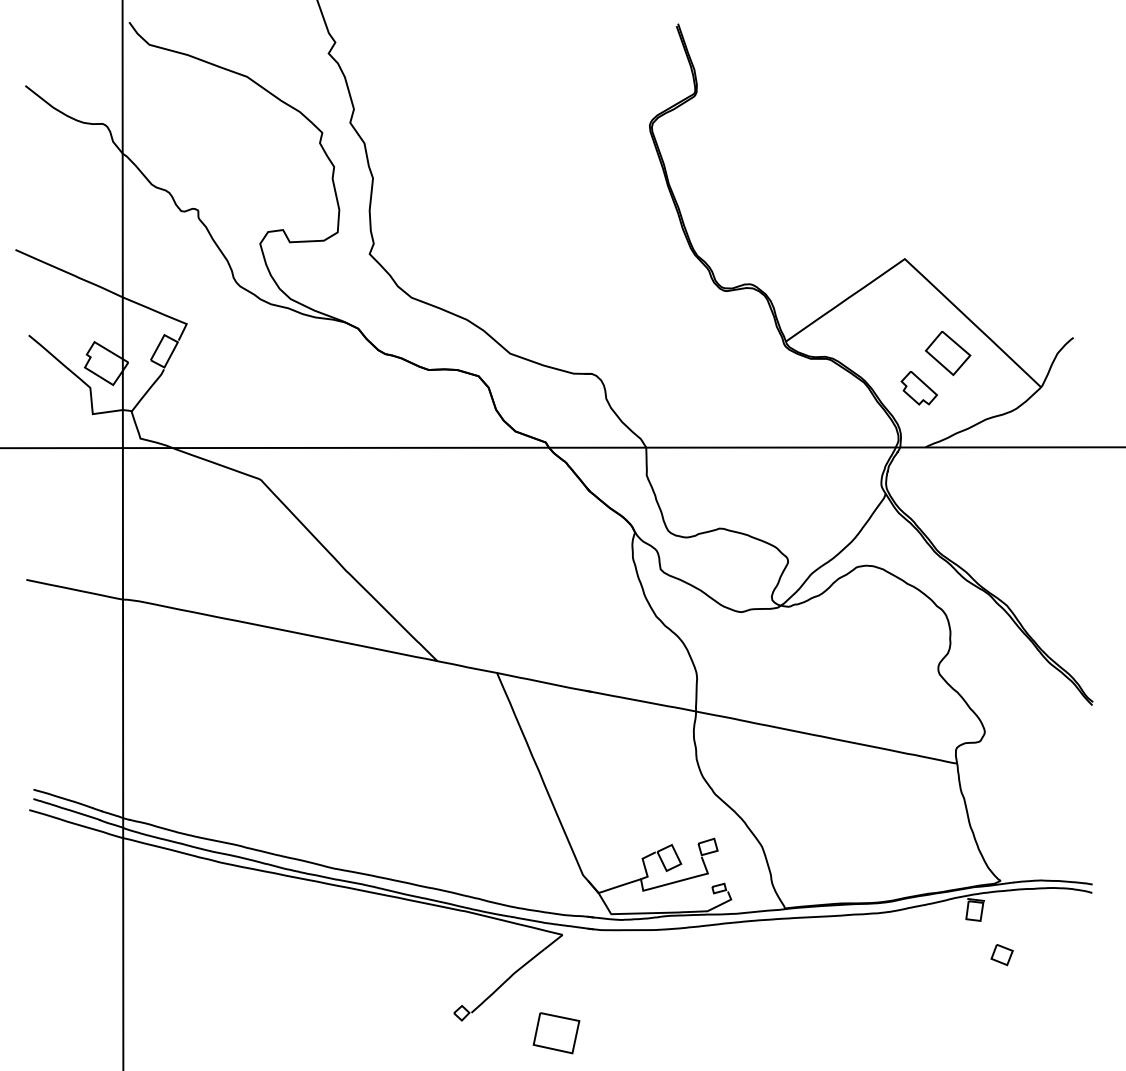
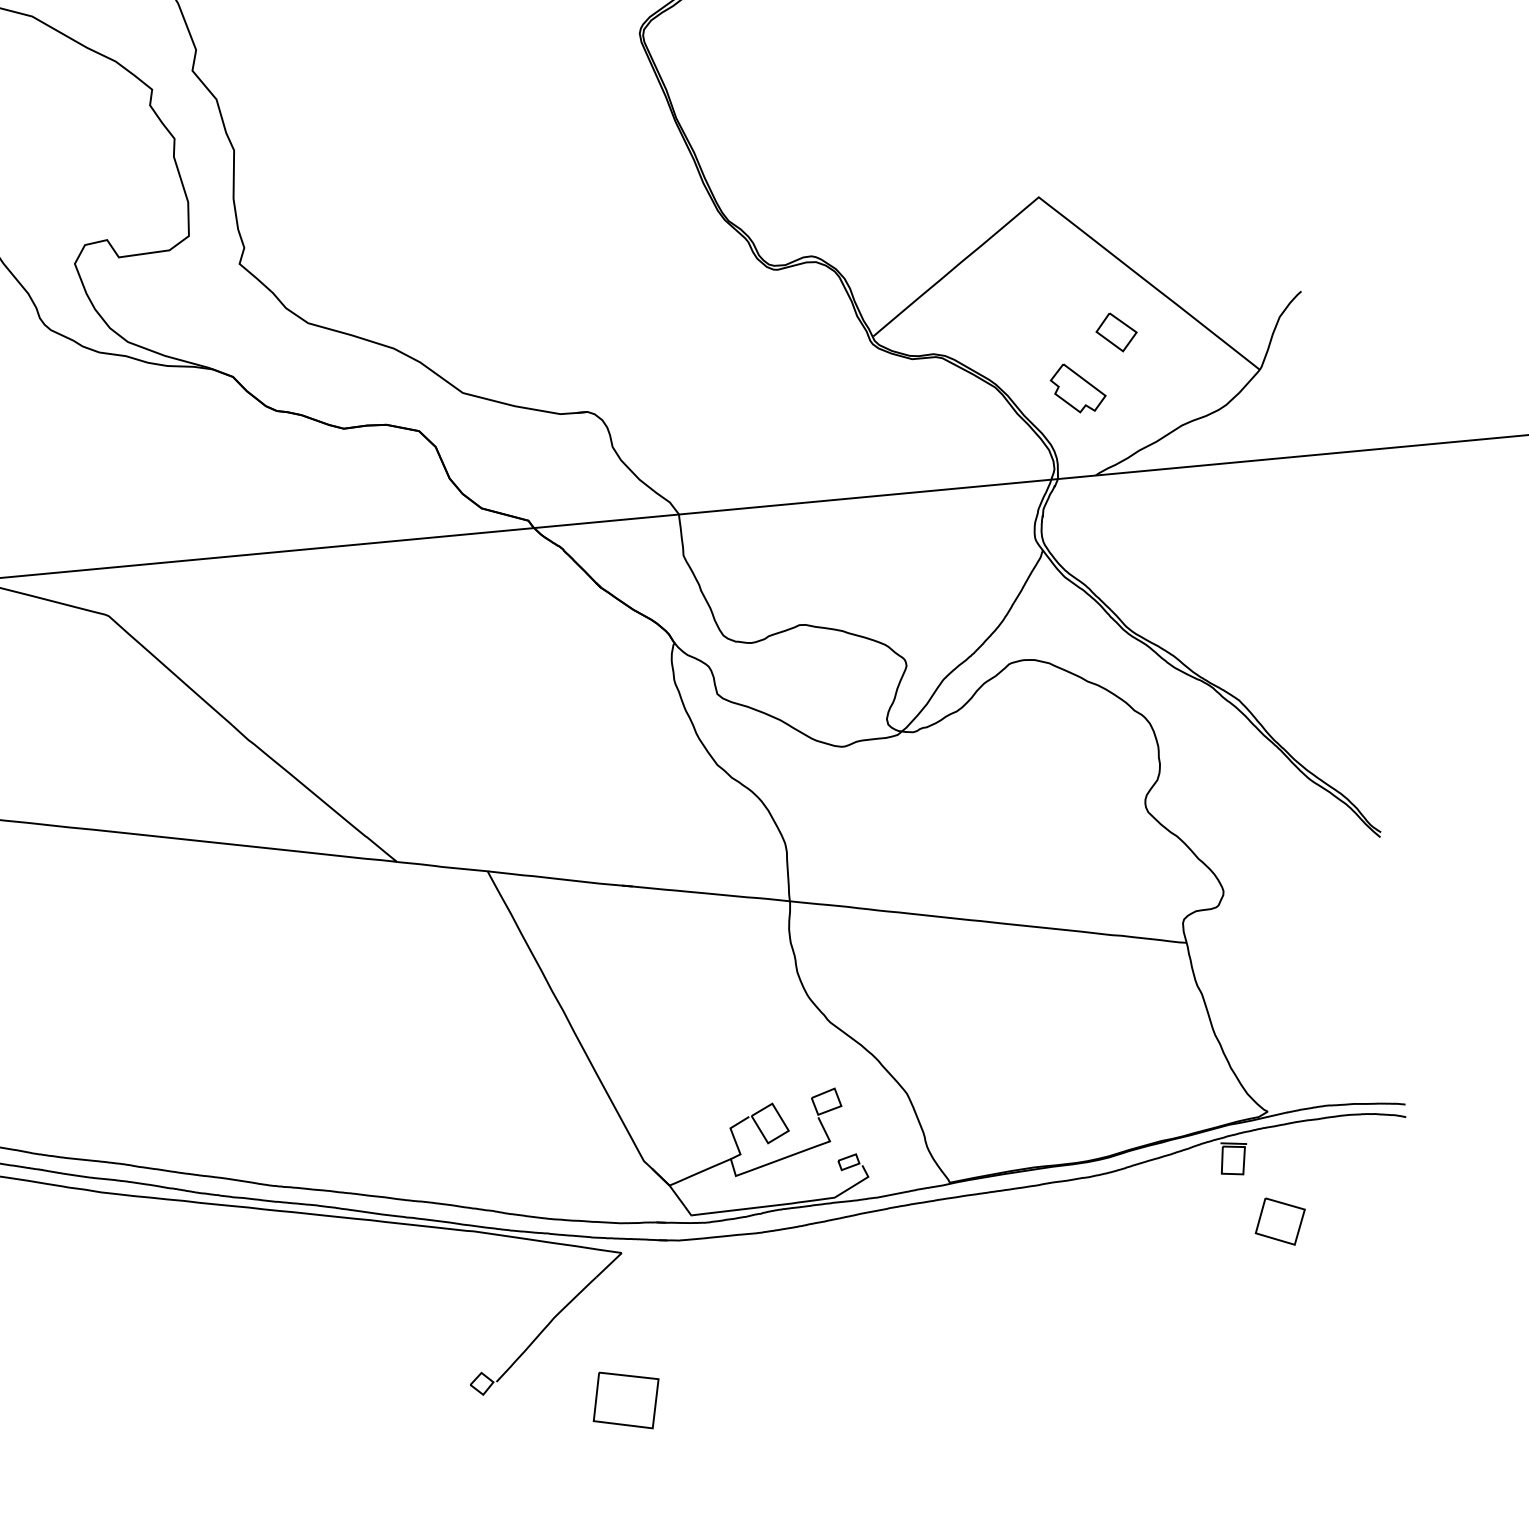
part: (948, 353) -> (1116, 332), size x0.6
part: (1001, 955) -> (1279, 1223), size x1.6

